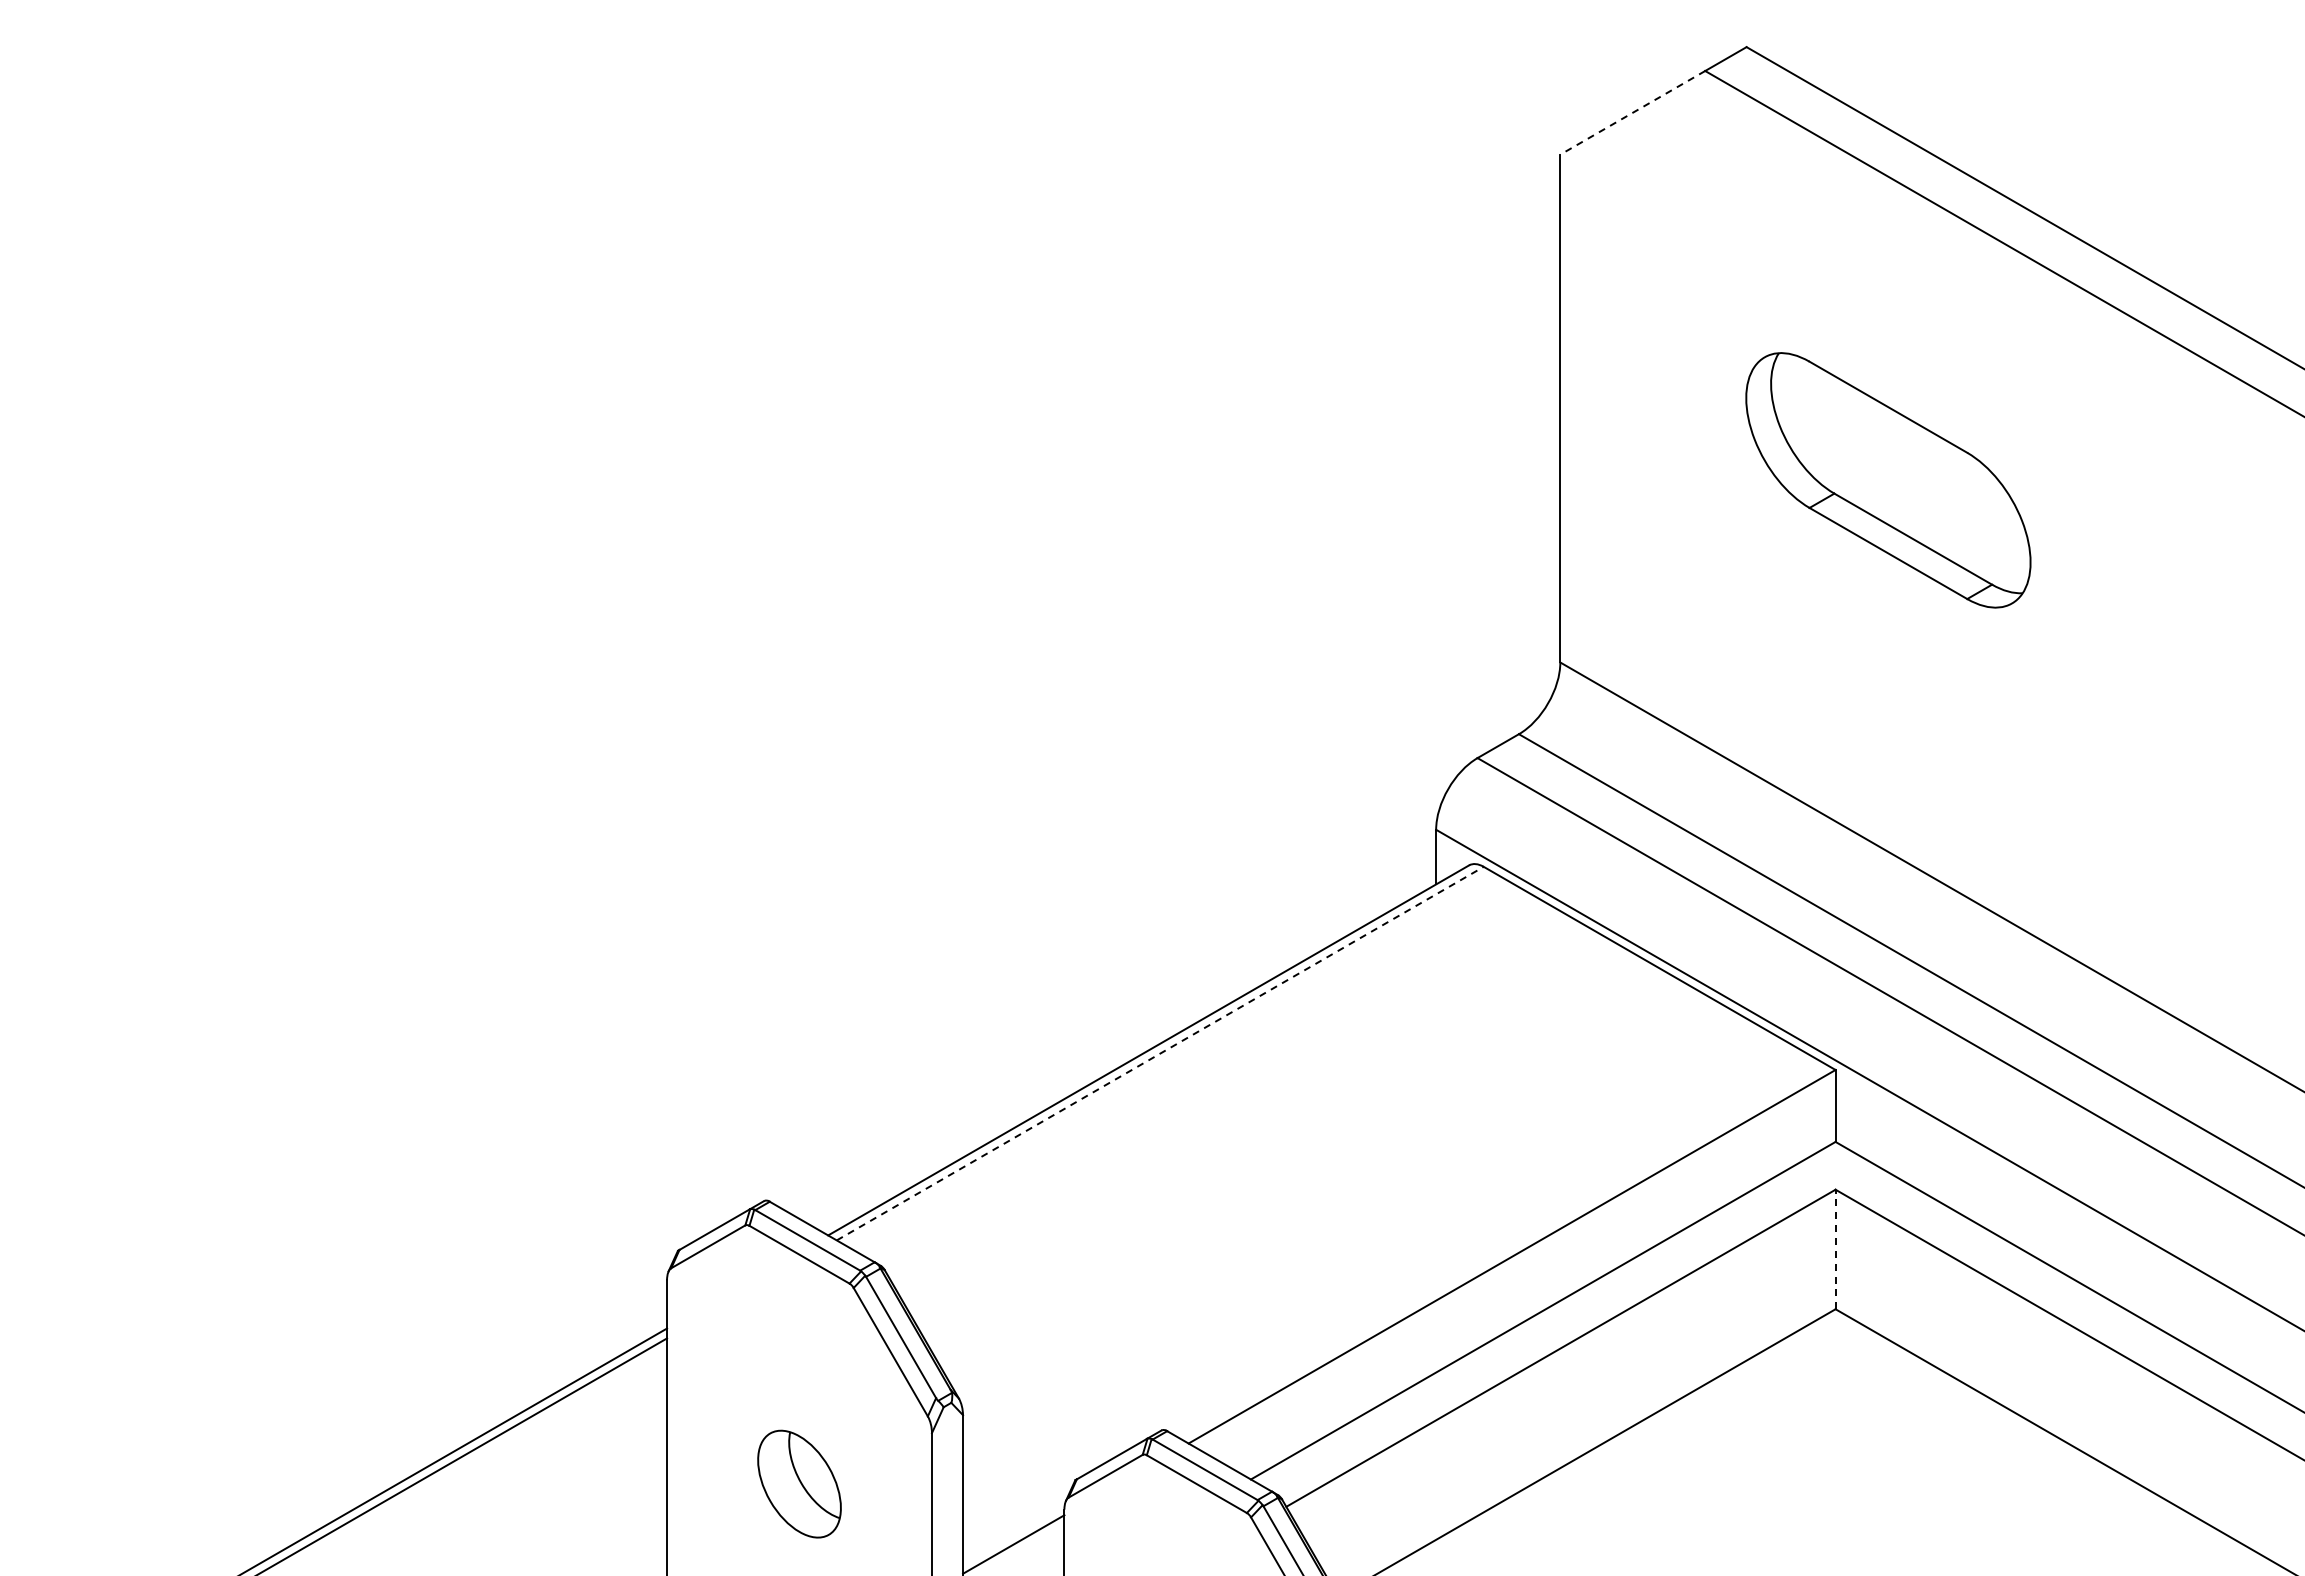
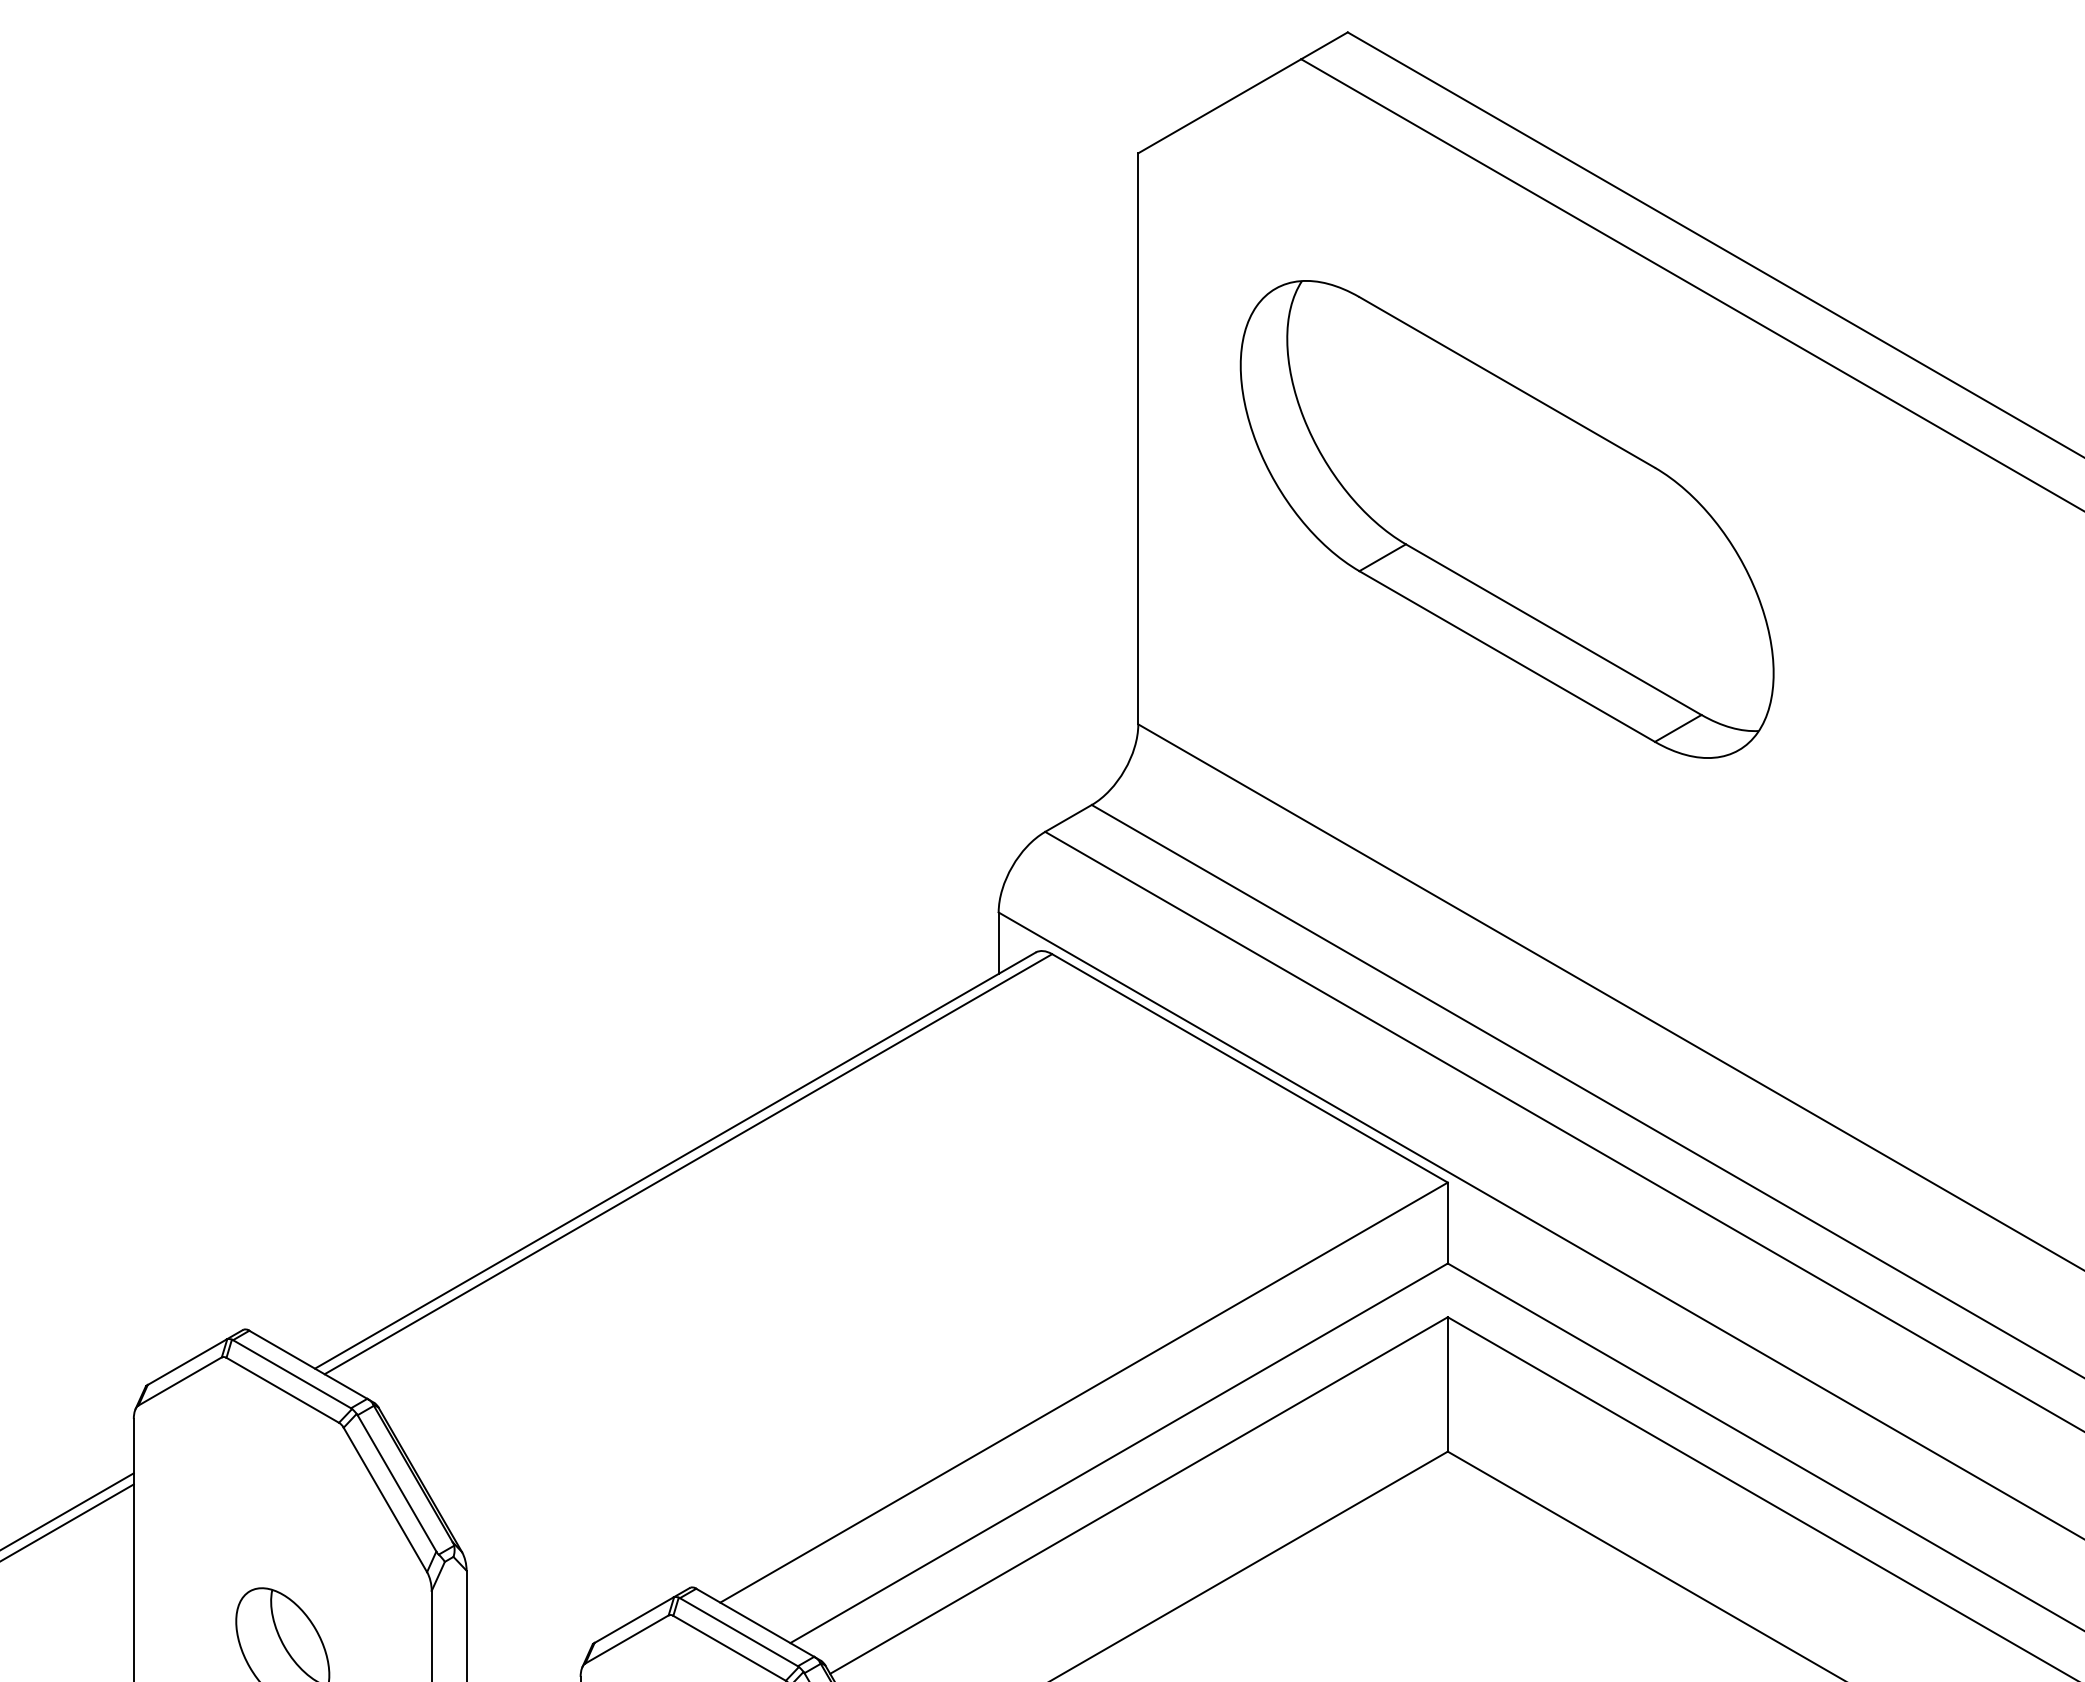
line: (1632, 112) -> (1219, 105), dashed -> solid
part: (1888, 480) -> (1507, 519), size x1.67
line: (1160, 1053) -> (688, 1164), dashed -> solid
line: (1835, 1249) -> (1447, 1384), dashed -> solid

